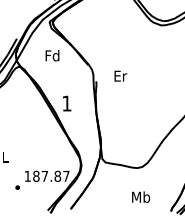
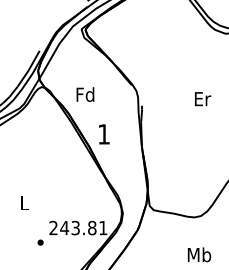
text: (52, 55) -> (85, 94), moved
text: (120, 75) -> (202, 98), moved
text: (46, 175) -> (77, 226), 187.87 -> 243.81

